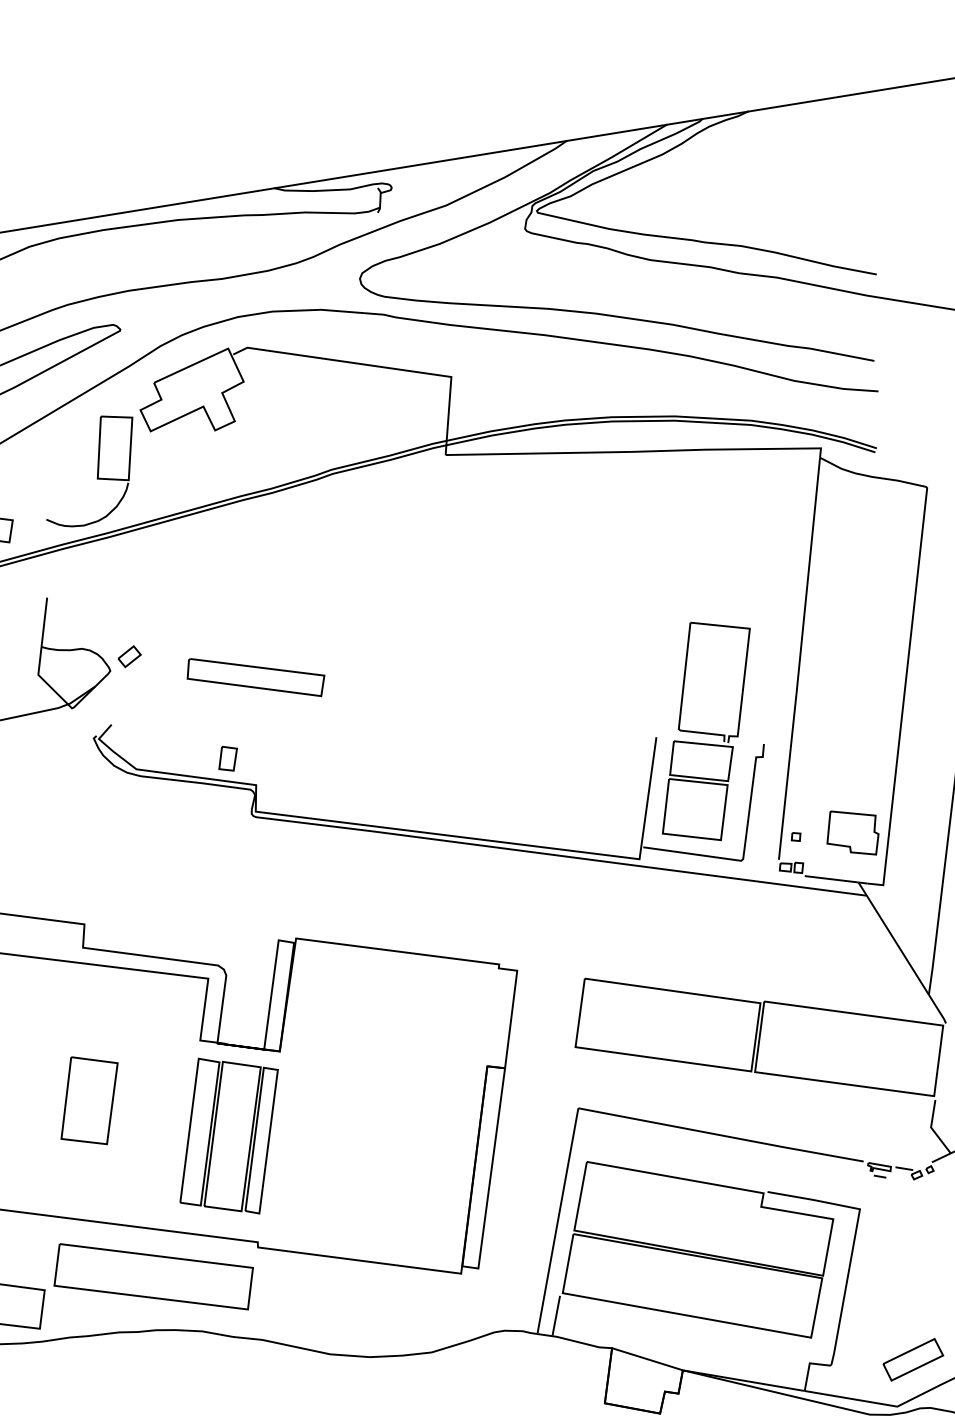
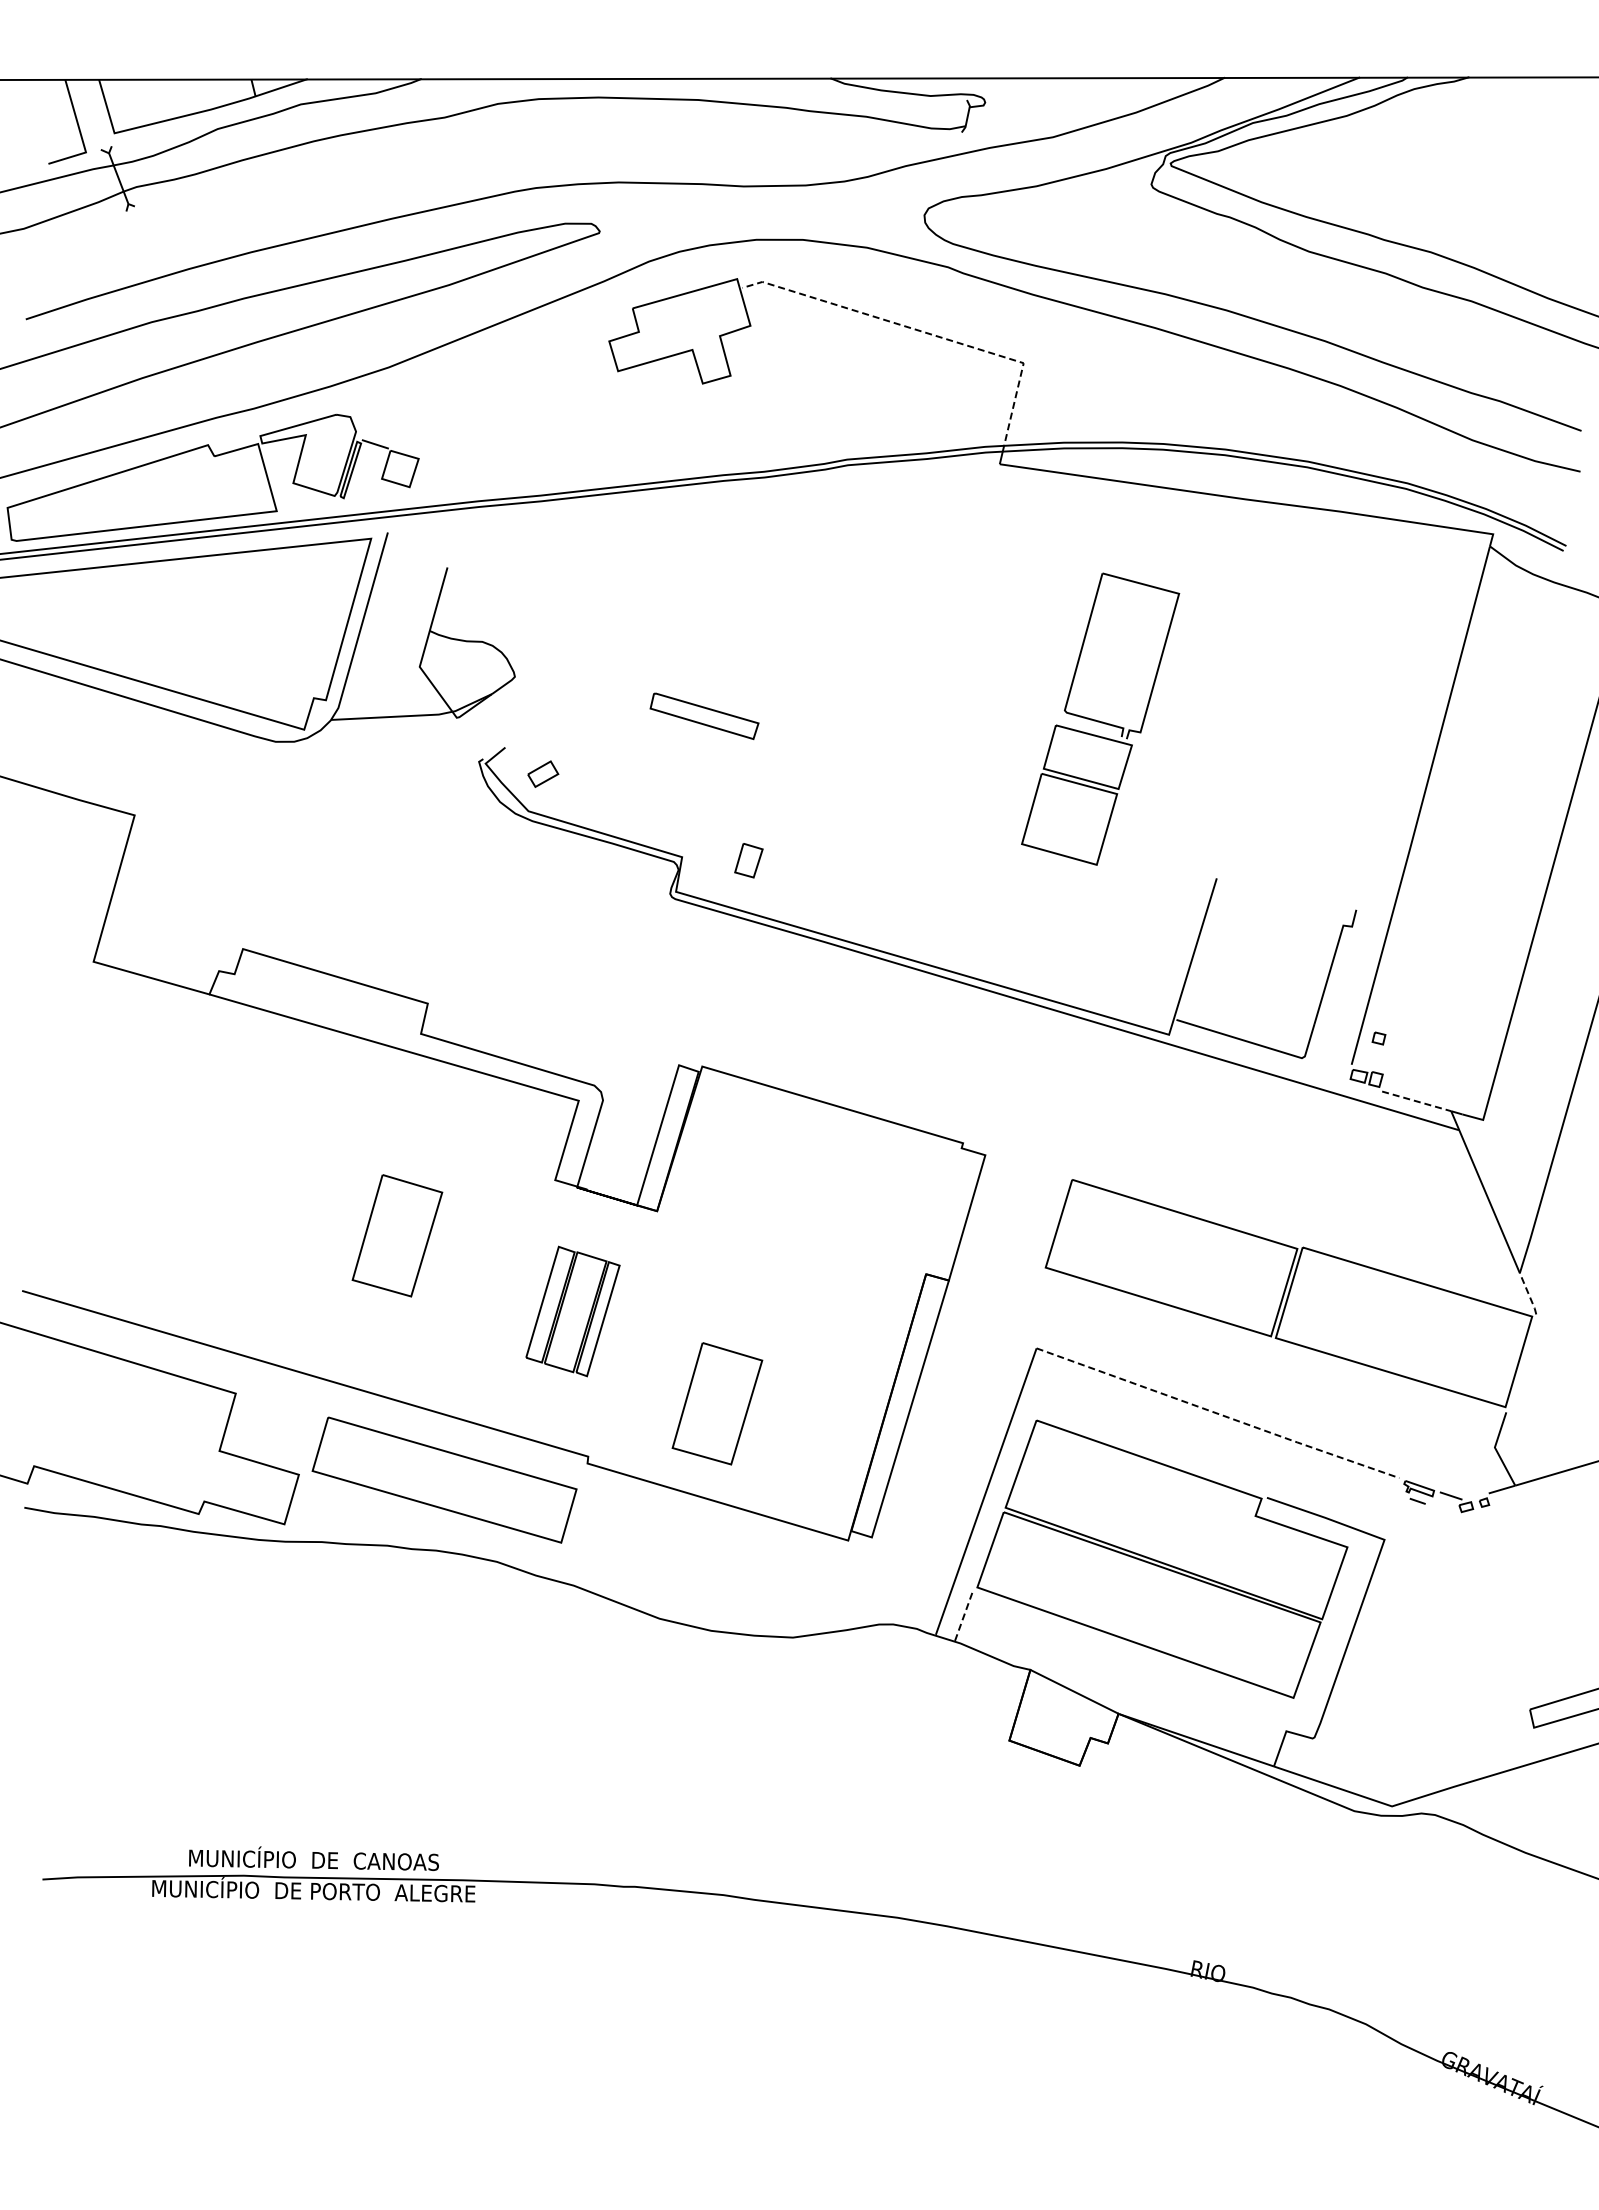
line: (375, 365) -> (926, 332), solid -> dashed
part: (97, 472) -> (539, 413), removed
part: (129, 656) -> (543, 773), moved
part: (256, 677) -> (704, 716), size x0.6
part: (706, 730) -> (1100, 718), moved
part: (227, 758) -> (748, 860), moved
part: (851, 833) -> (1452, 1045), removed
line: (831, 879) -> (1416, 1101), solid -> dashed
line: (937, 1008) -> (1528, 1293), solid -> dashed
line: (722, 1135) -> (1219, 1414), solid -> dashed
part: (228, 1136) -> (572, 1311), size x0.6
part: (347, 1187) -> (717, 1403), added
line: (556, 1315) -> (964, 1615), solid -> dashed
part: (913, 1359) -> (1422, 1748), removed

